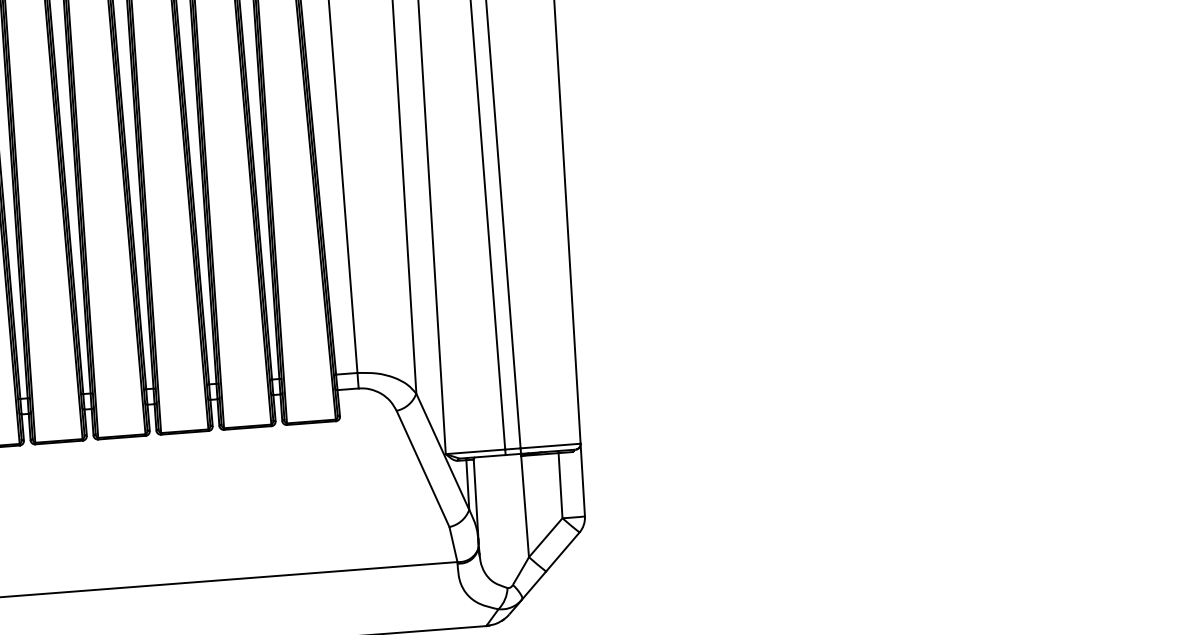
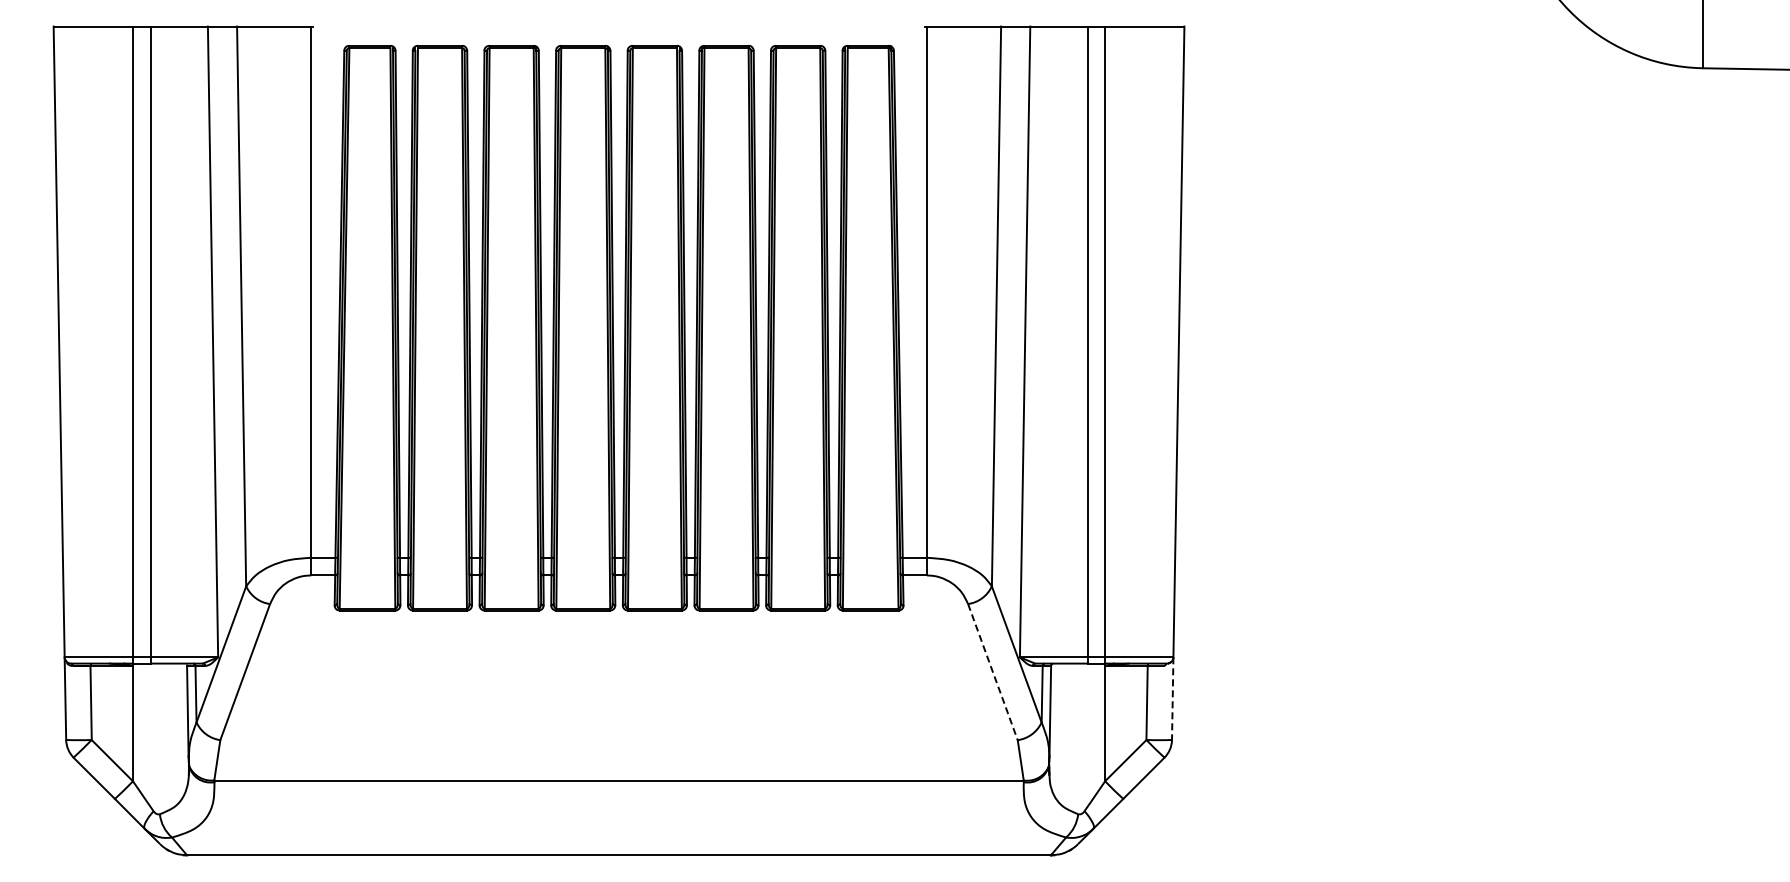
line: (423, 469) -> (993, 672), solid -> dashed
line: (582, 480) -> (1172, 699), solid -> dashed

